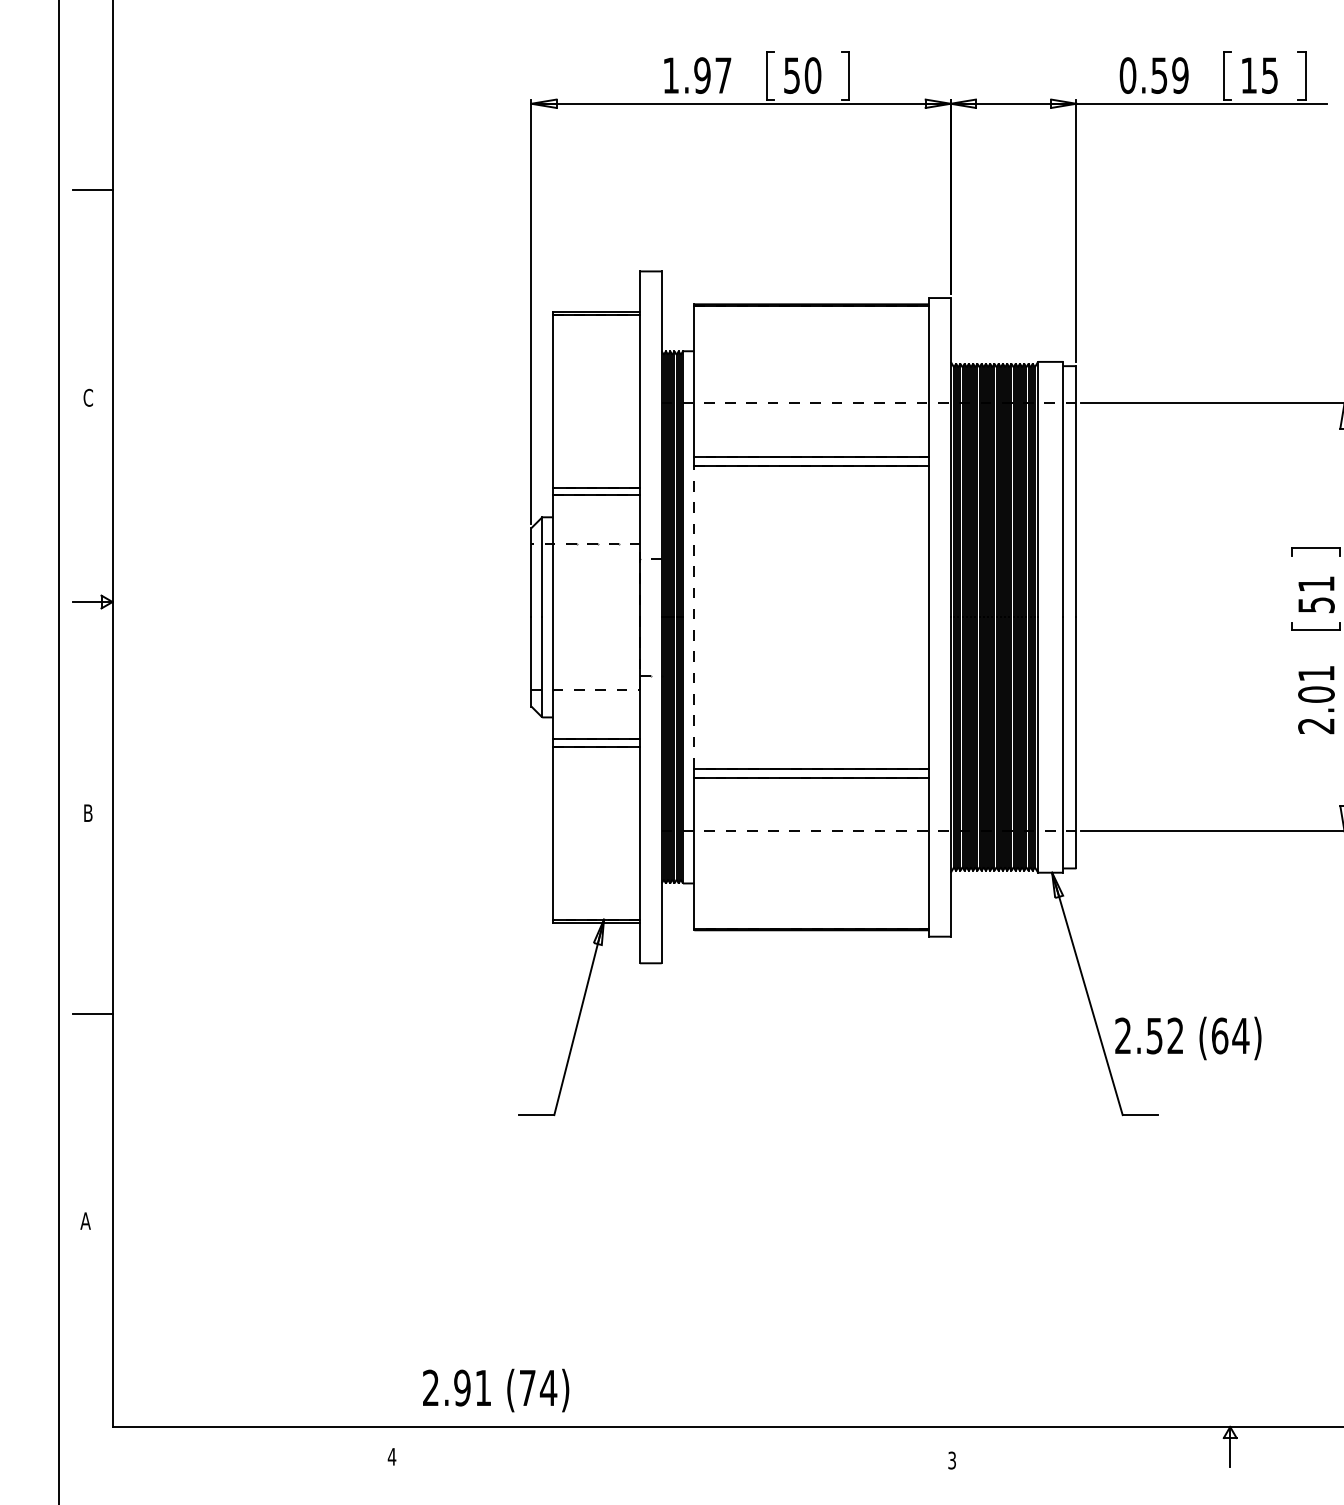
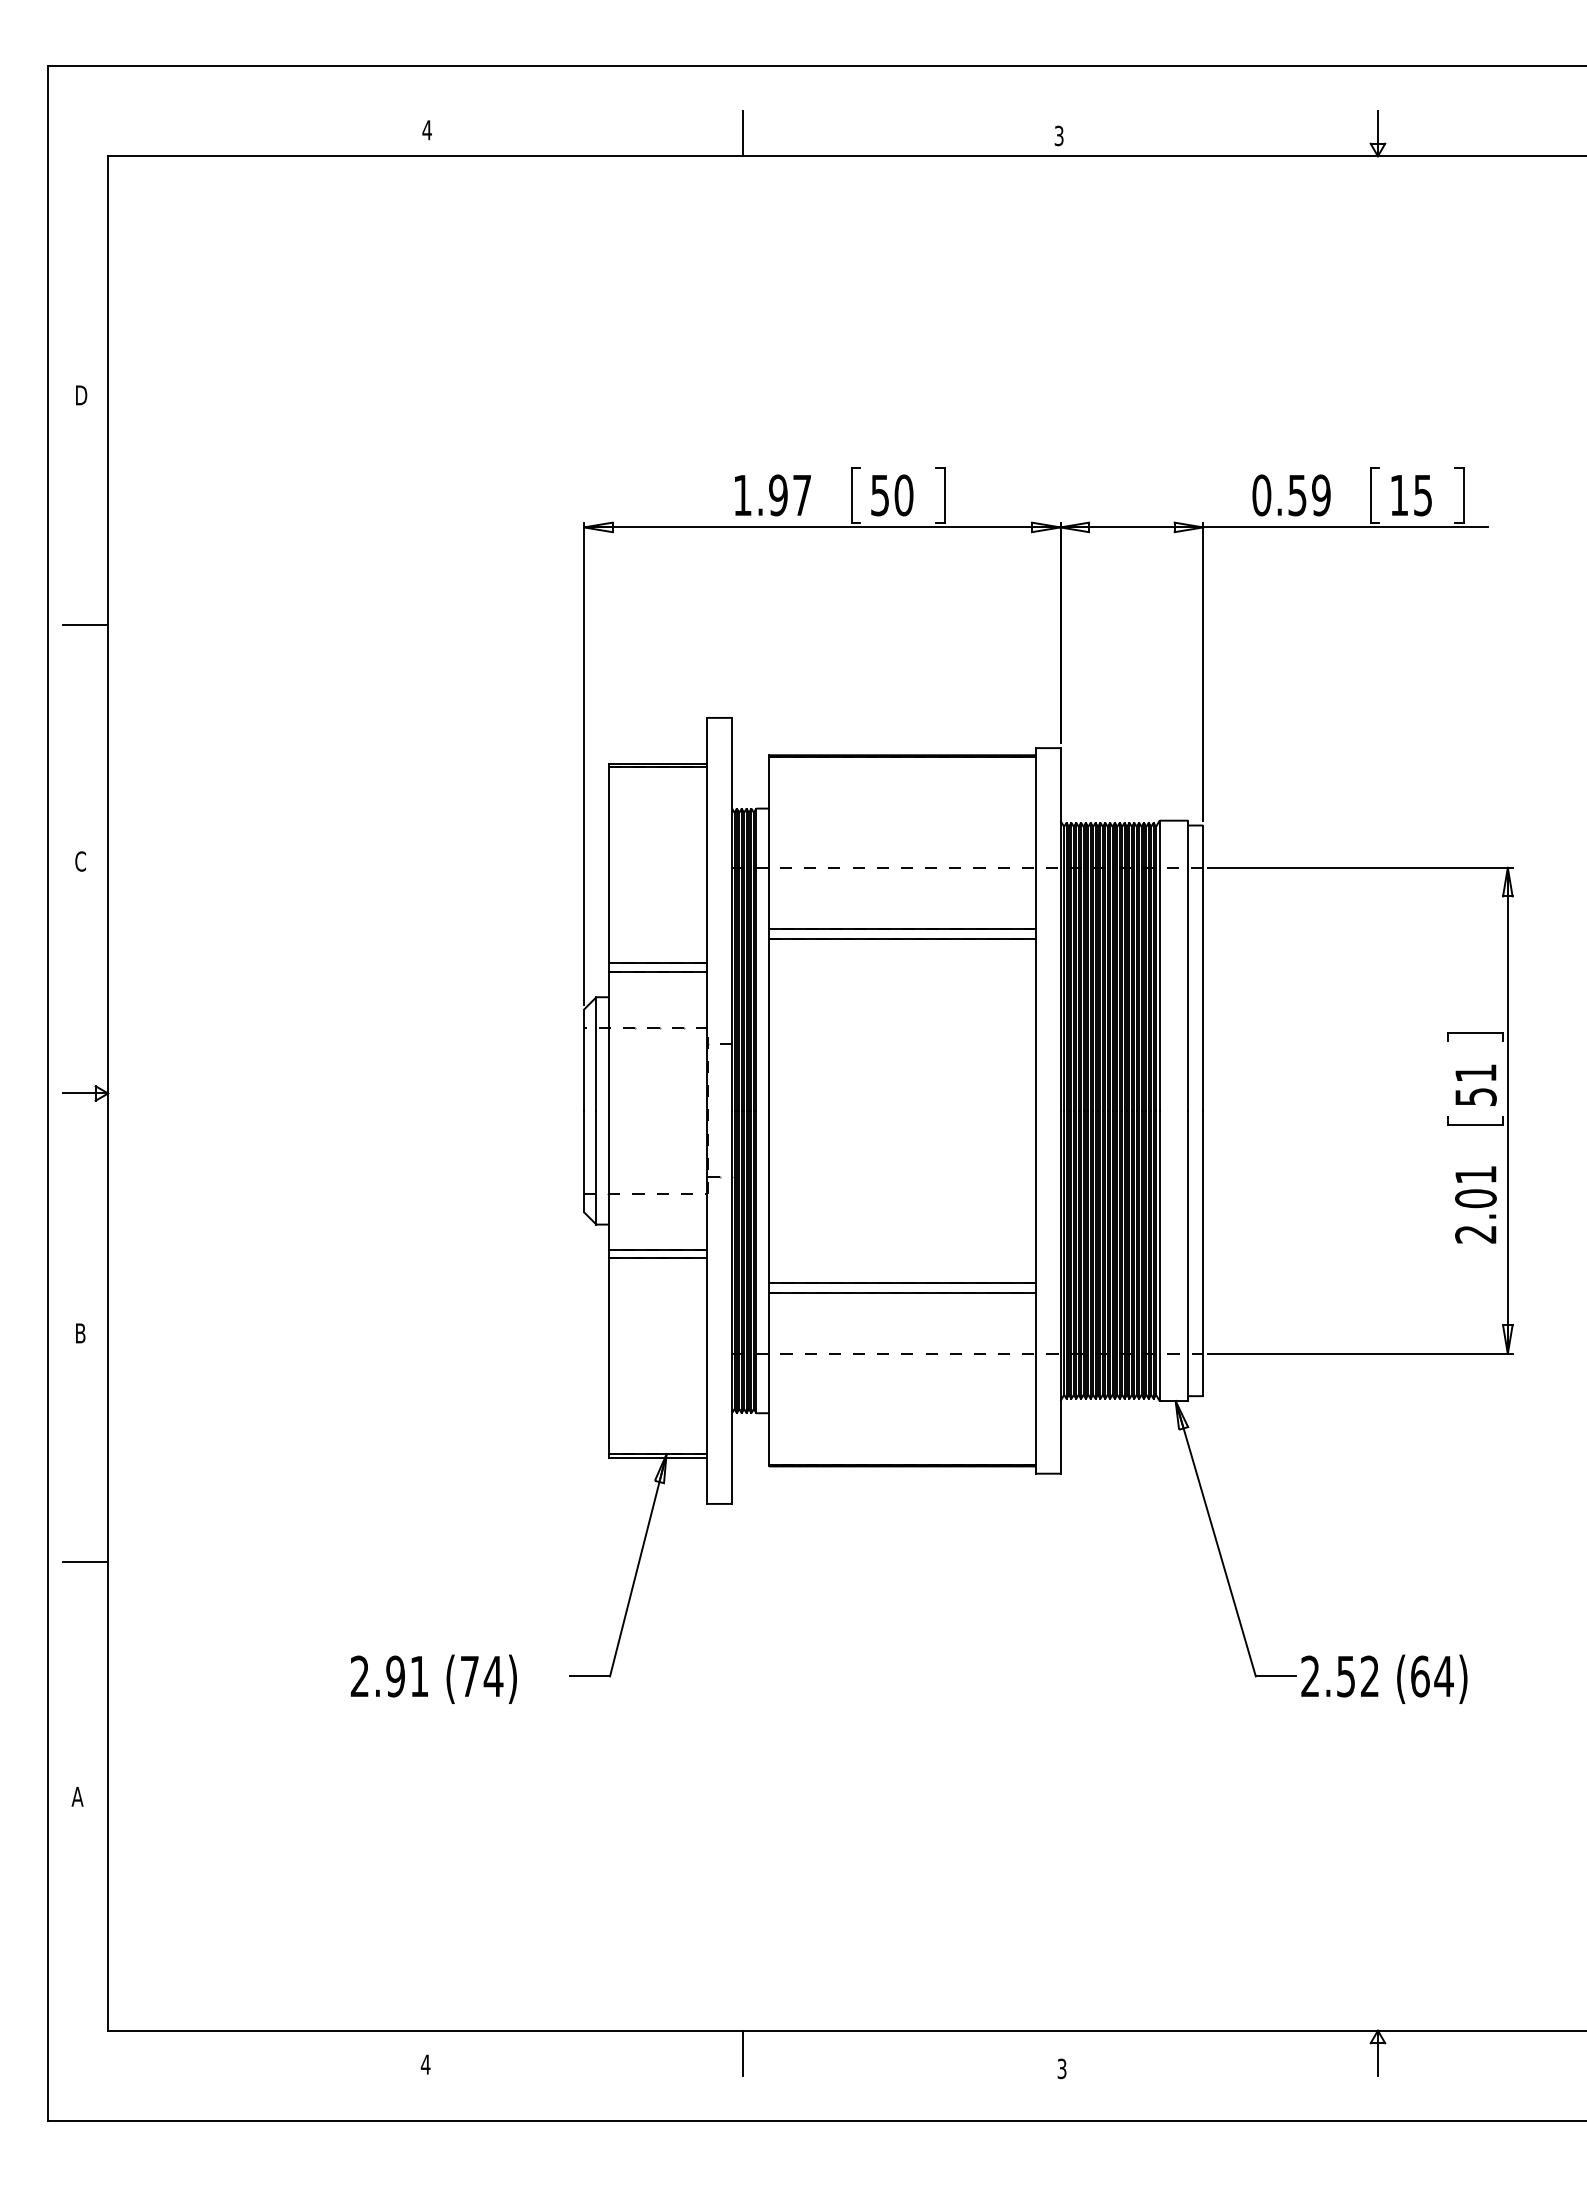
line: (694, 617) -> (769, 1110), dashed -> solid
text: (1188, 1037) -> (1384, 1678), moved
text: (495, 1389) -> (433, 1678), moved
line: (671, 1447) -> (743, 2053), added

